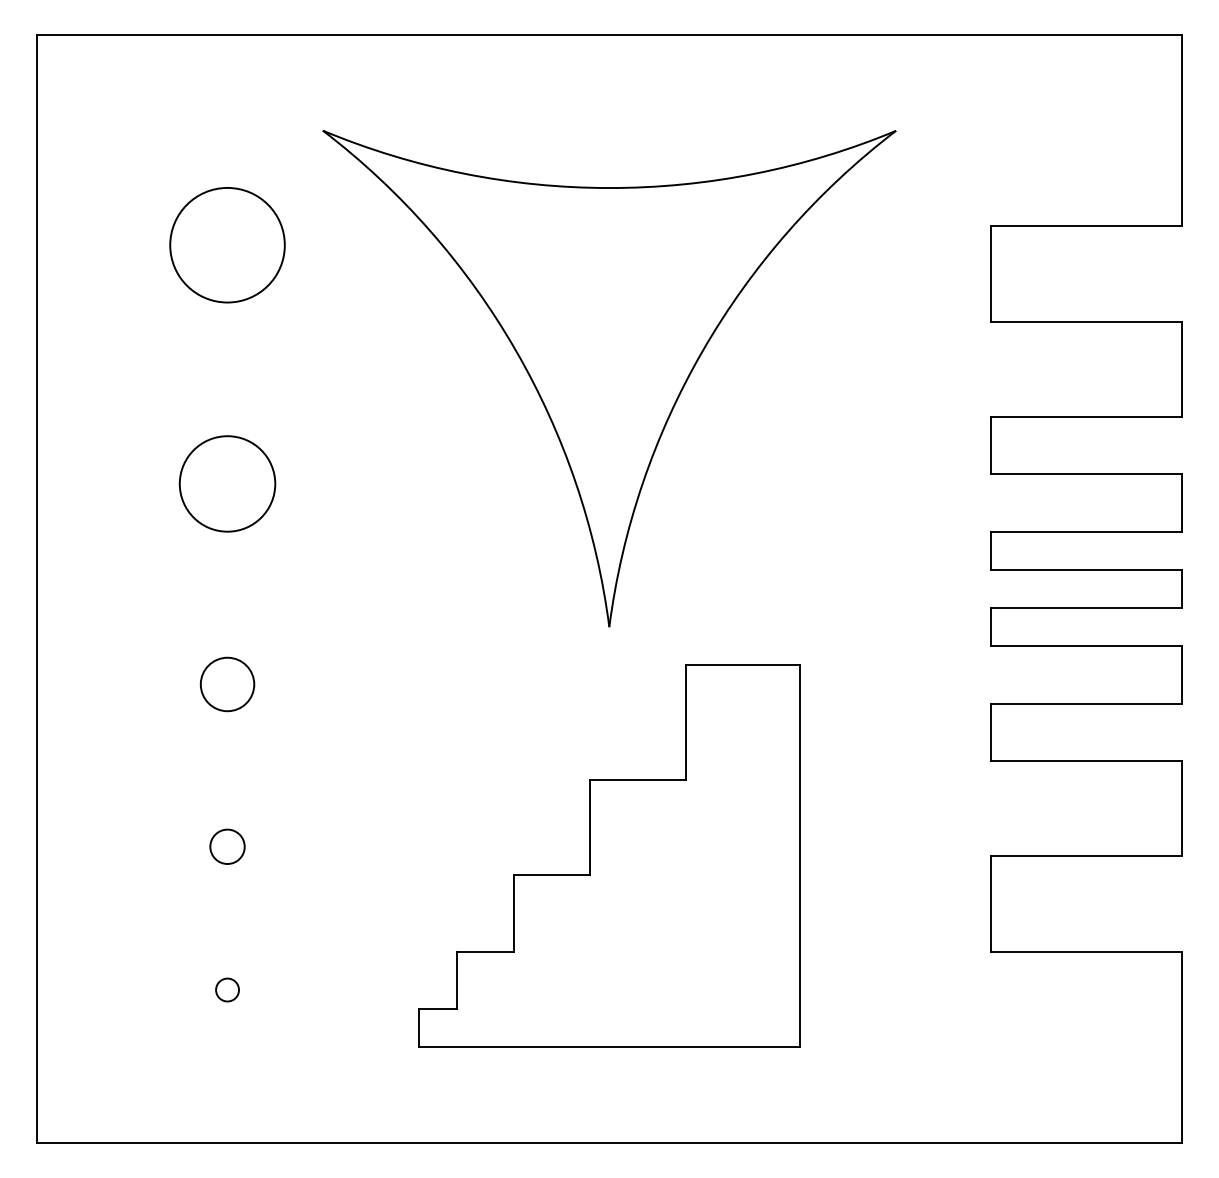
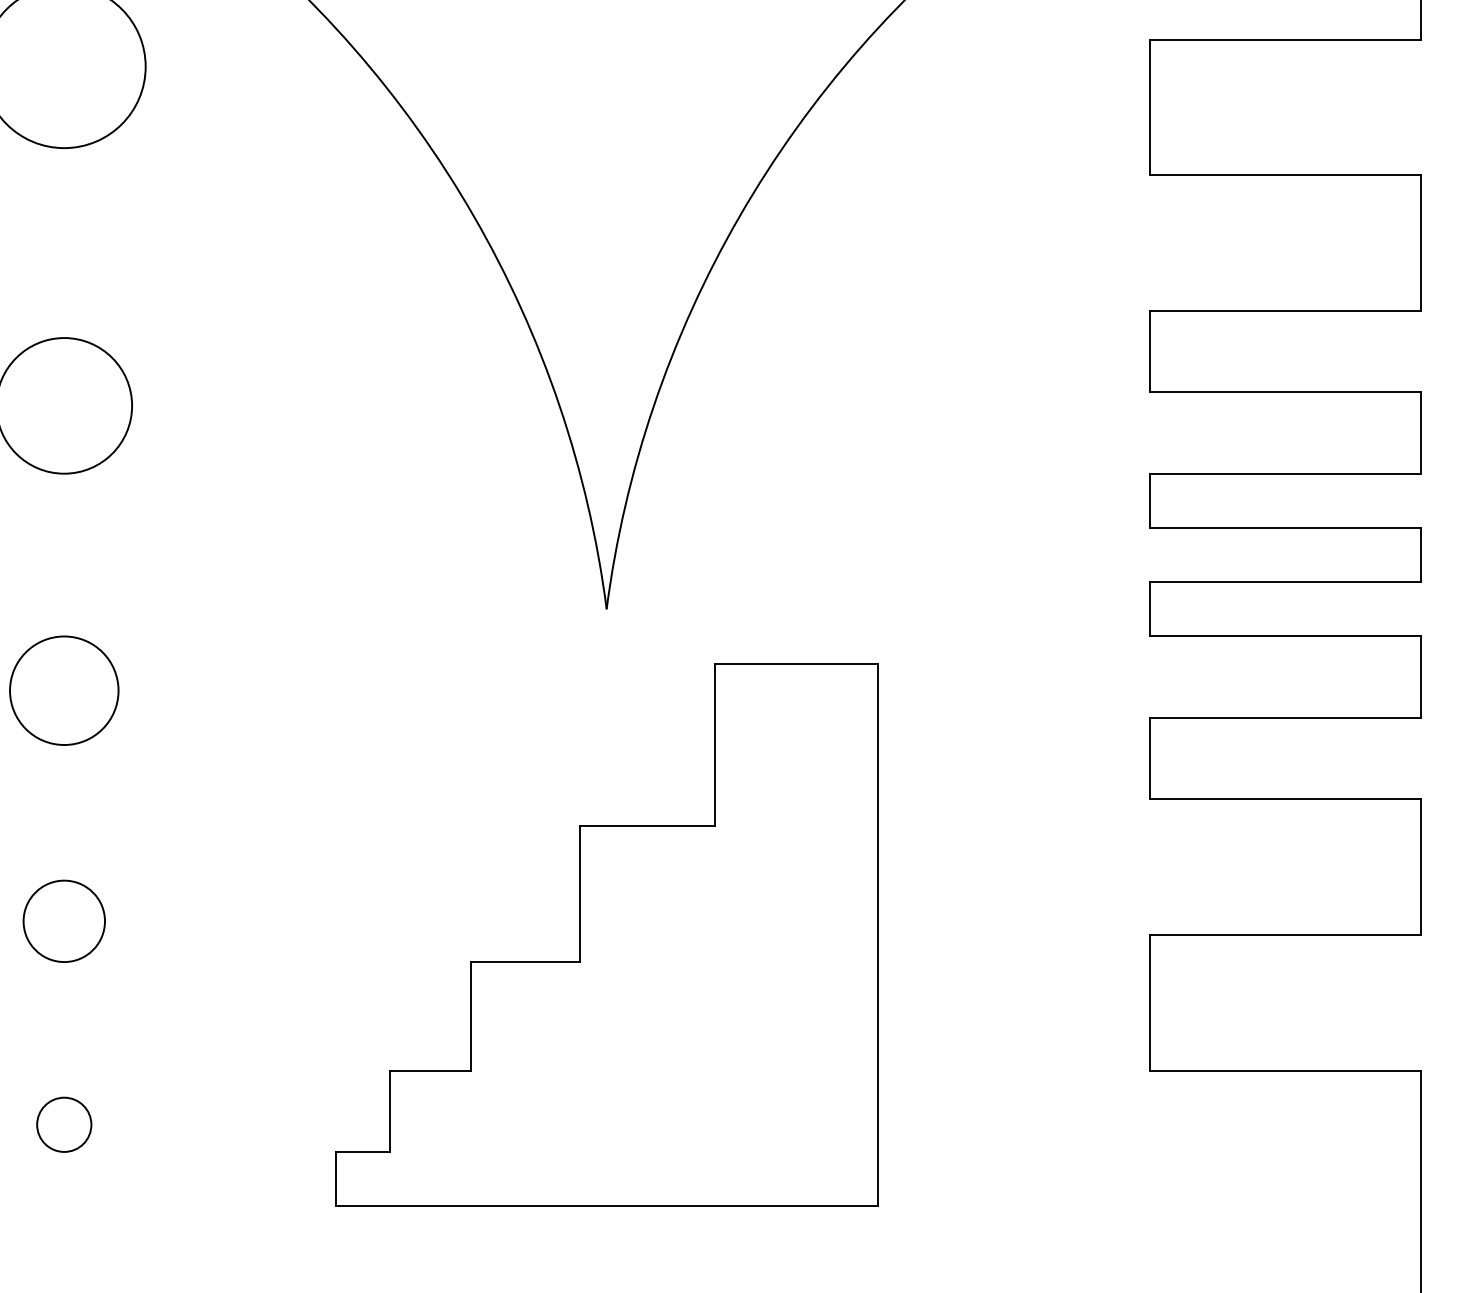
circle: (227, 684) -> (64, 690), size x1.43
circle: (227, 846) -> (64, 920), size x1.67
circle: (227, 989) -> (64, 1124), size x1.67

